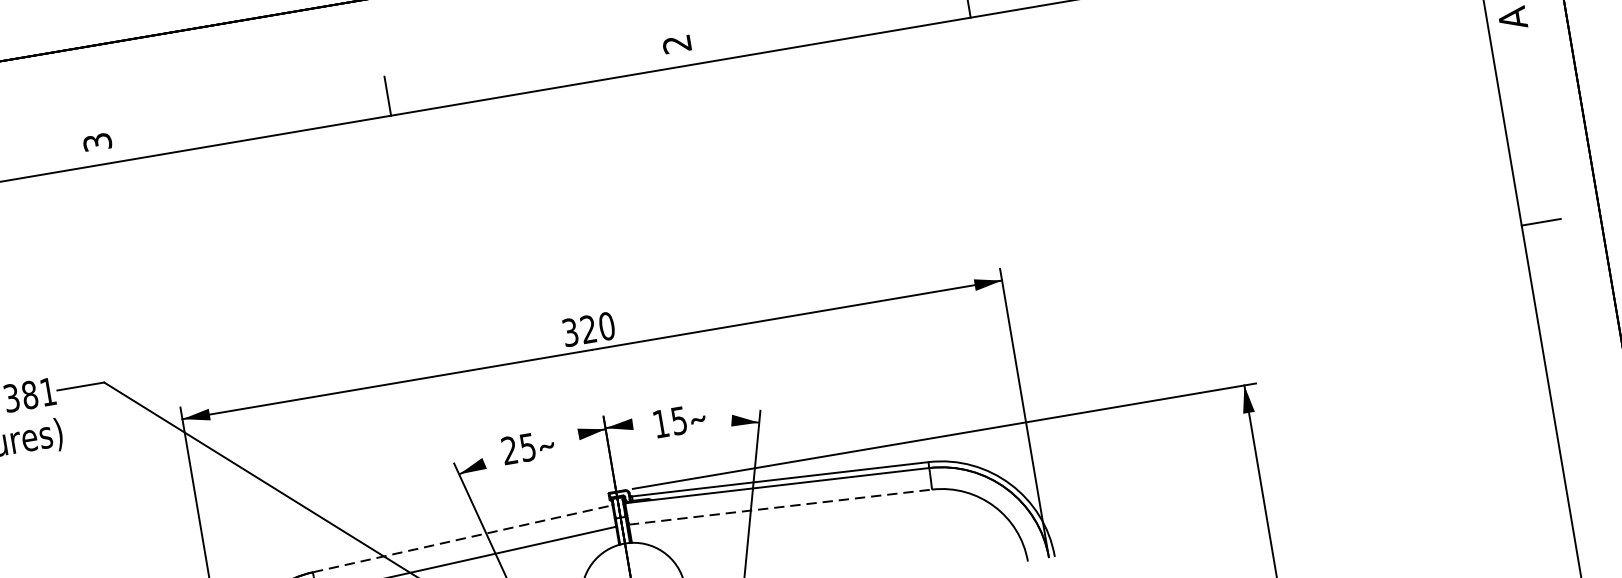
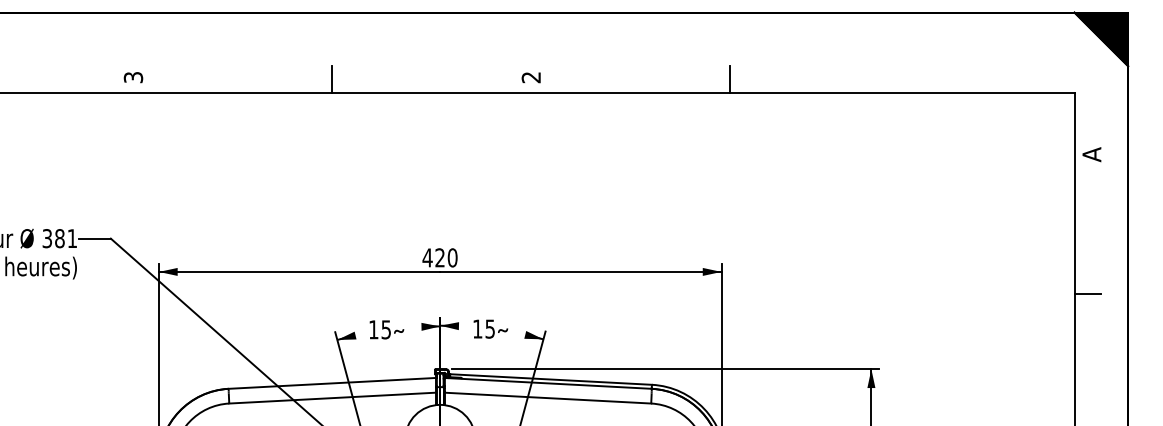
text: (570, 331) -> (427, 257), 320 -> 420
text: (509, 450) -> (373, 329), 25 -> 15
line: (781, 507) -> (548, 398), dashed -> solid
line: (462, 538) -> (332, 383), dashed -> solid

